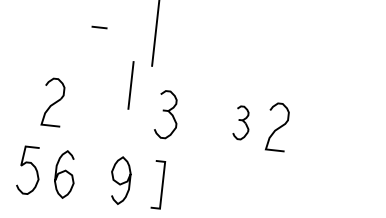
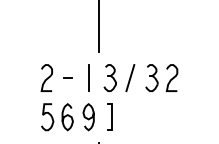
line: (99, 26) -> (67, 77), moved
line: (130, 84) -> (88, 77), moved
line: (203, 119) -> (130, 78), added
part: (241, 121) -> (151, 77), size x1.43
part: (46, 173) -> (57, 117), moved

